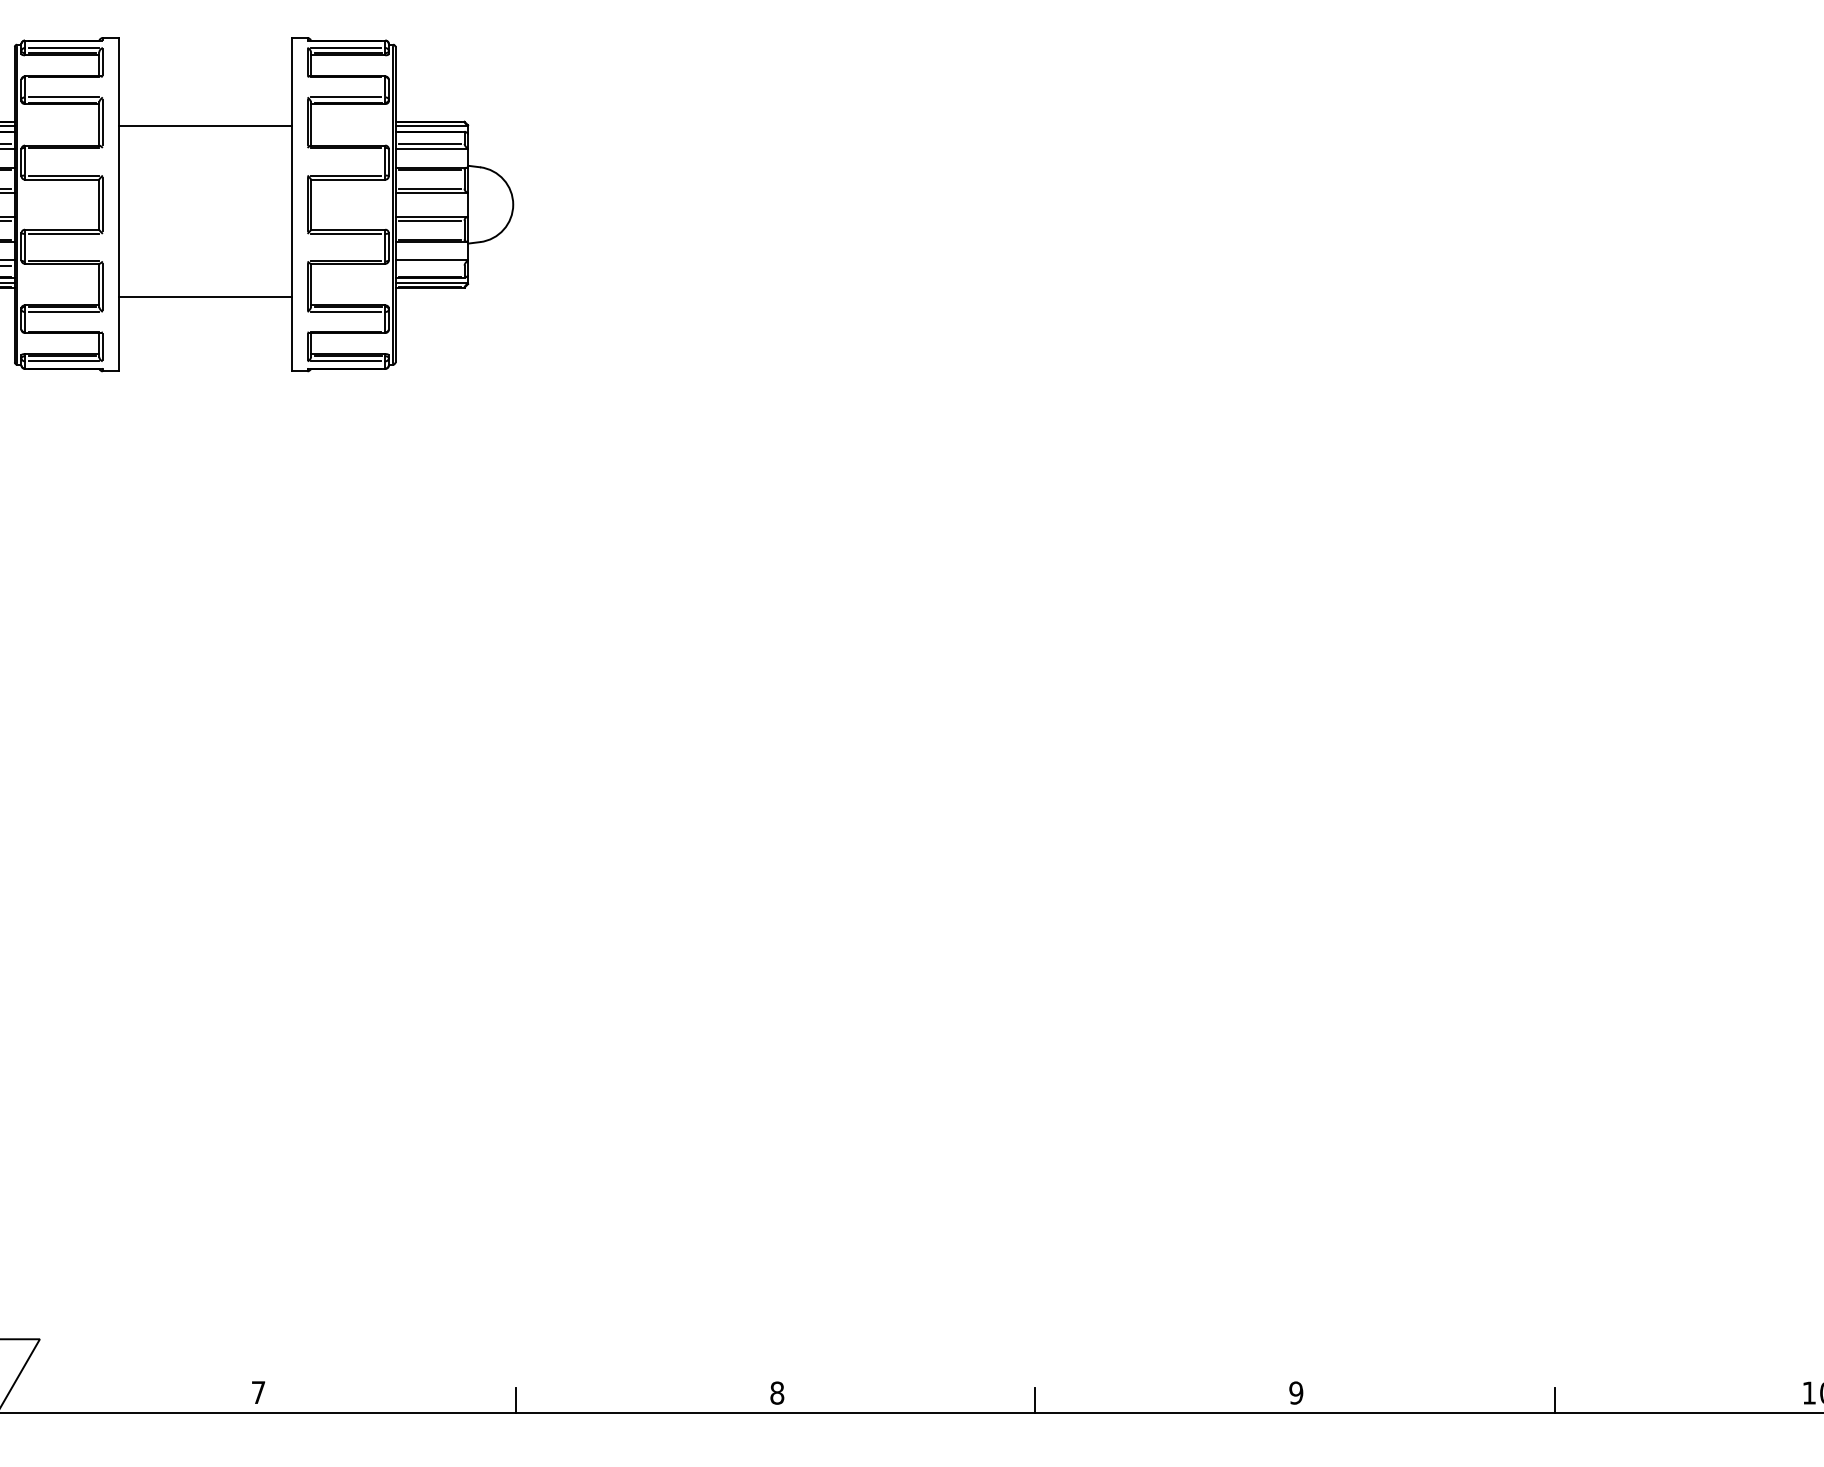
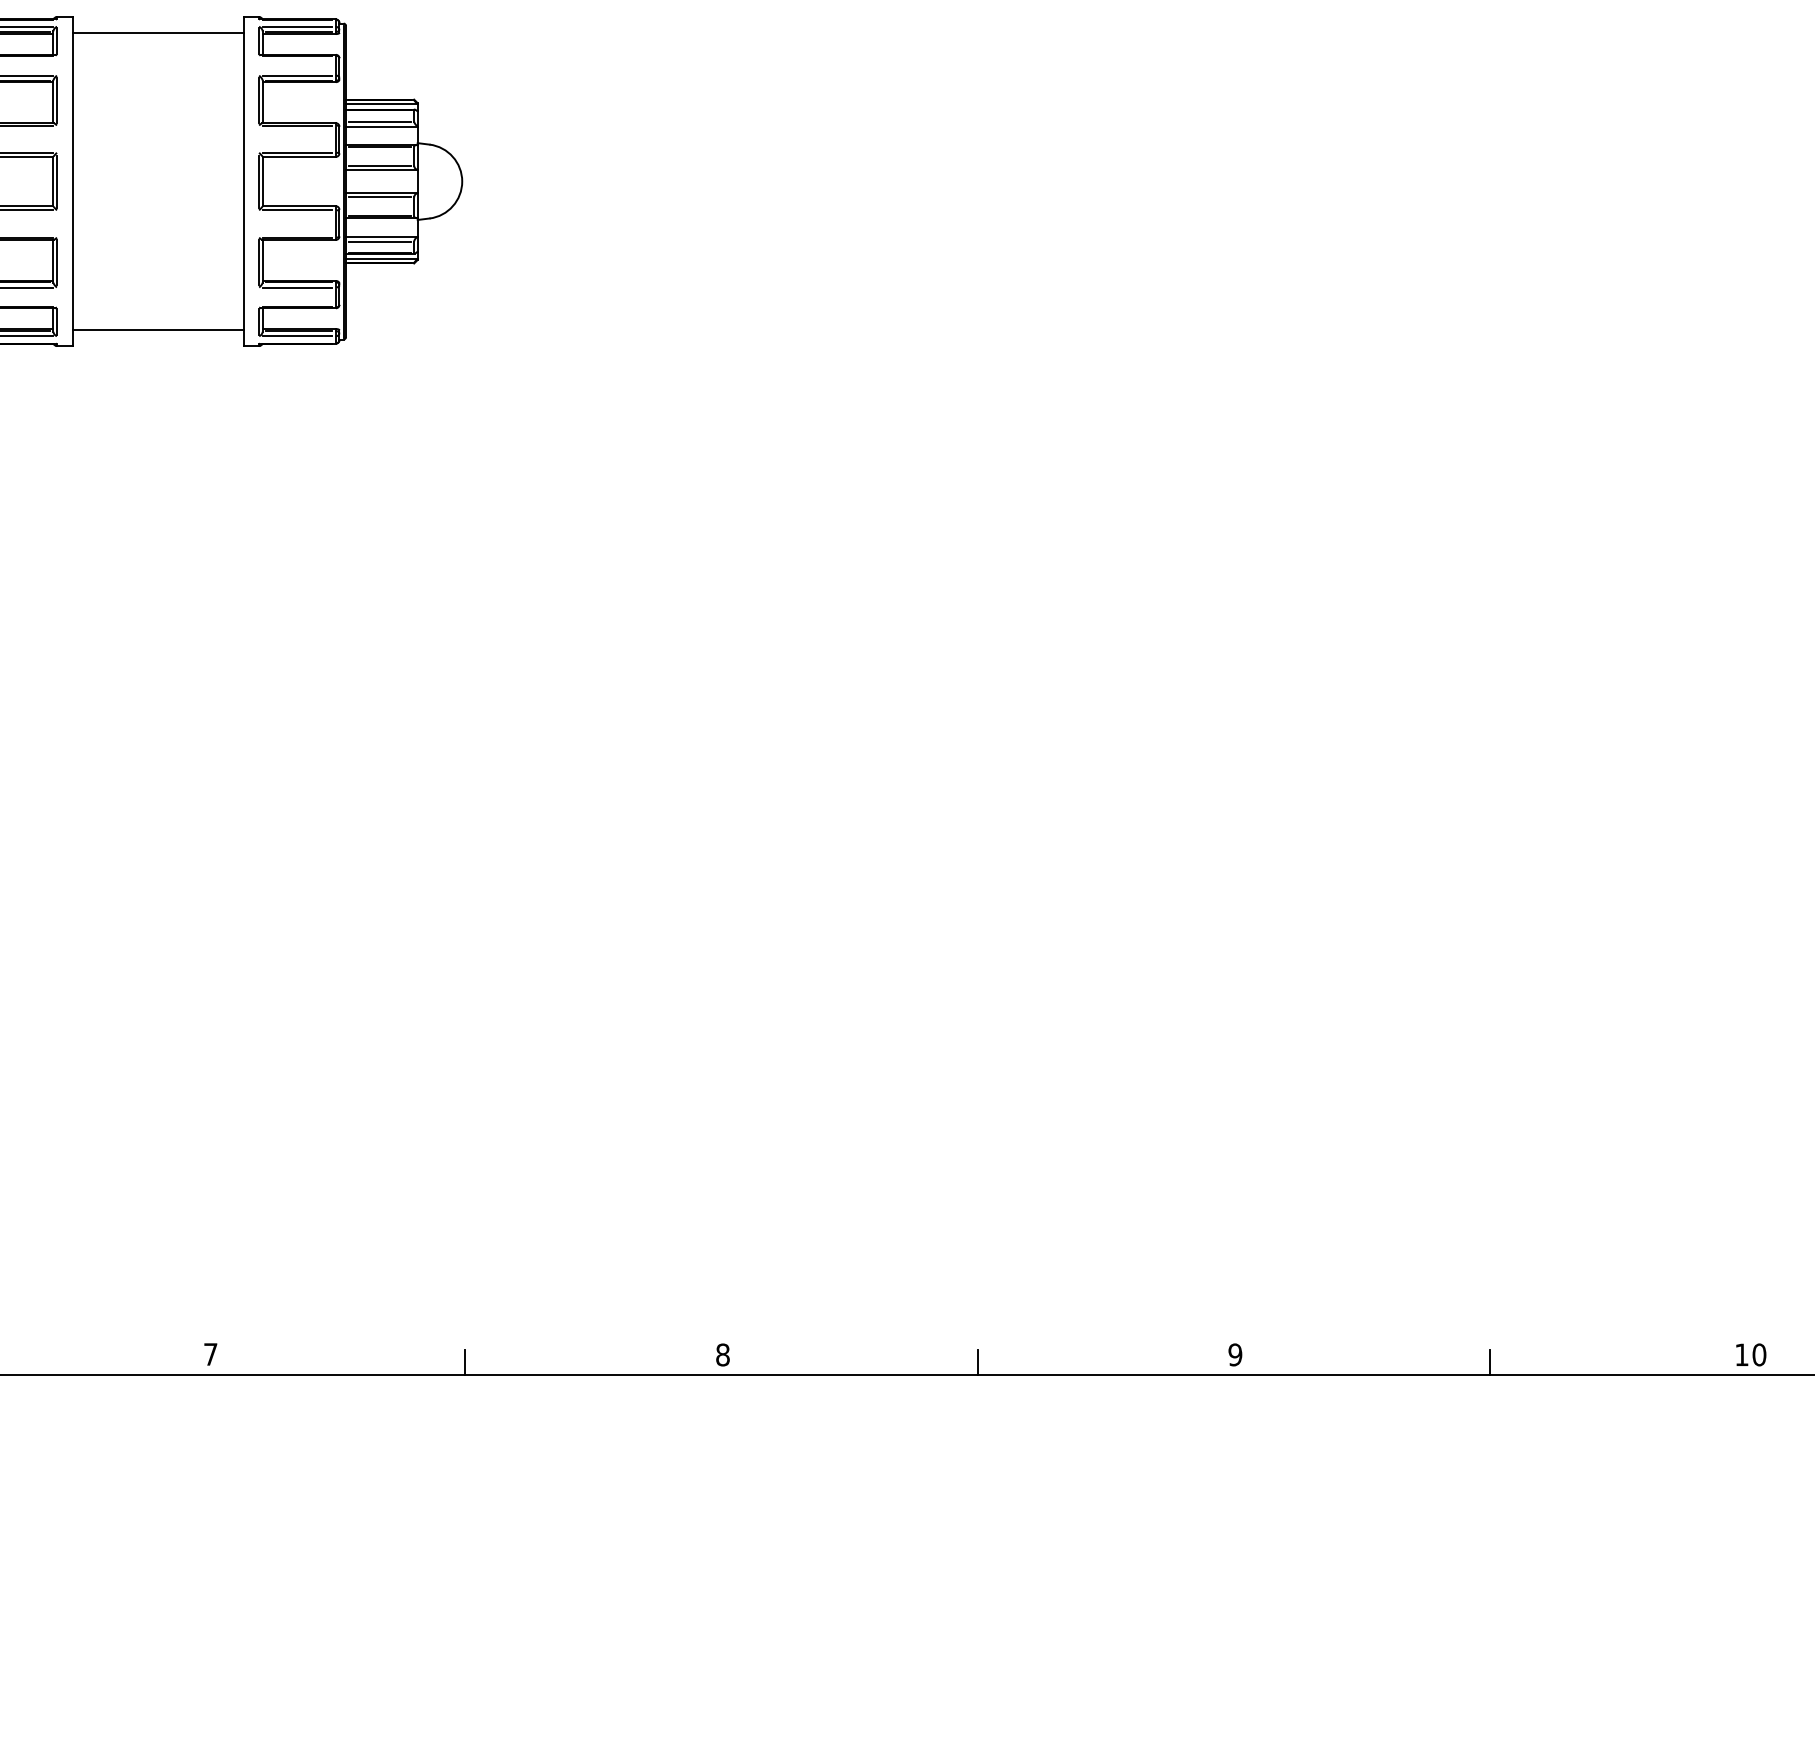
line: (204, 125) -> (157, 33), moved
line: (429, 265) -> (379, 241), added
line: (204, 296) -> (157, 329), moved

